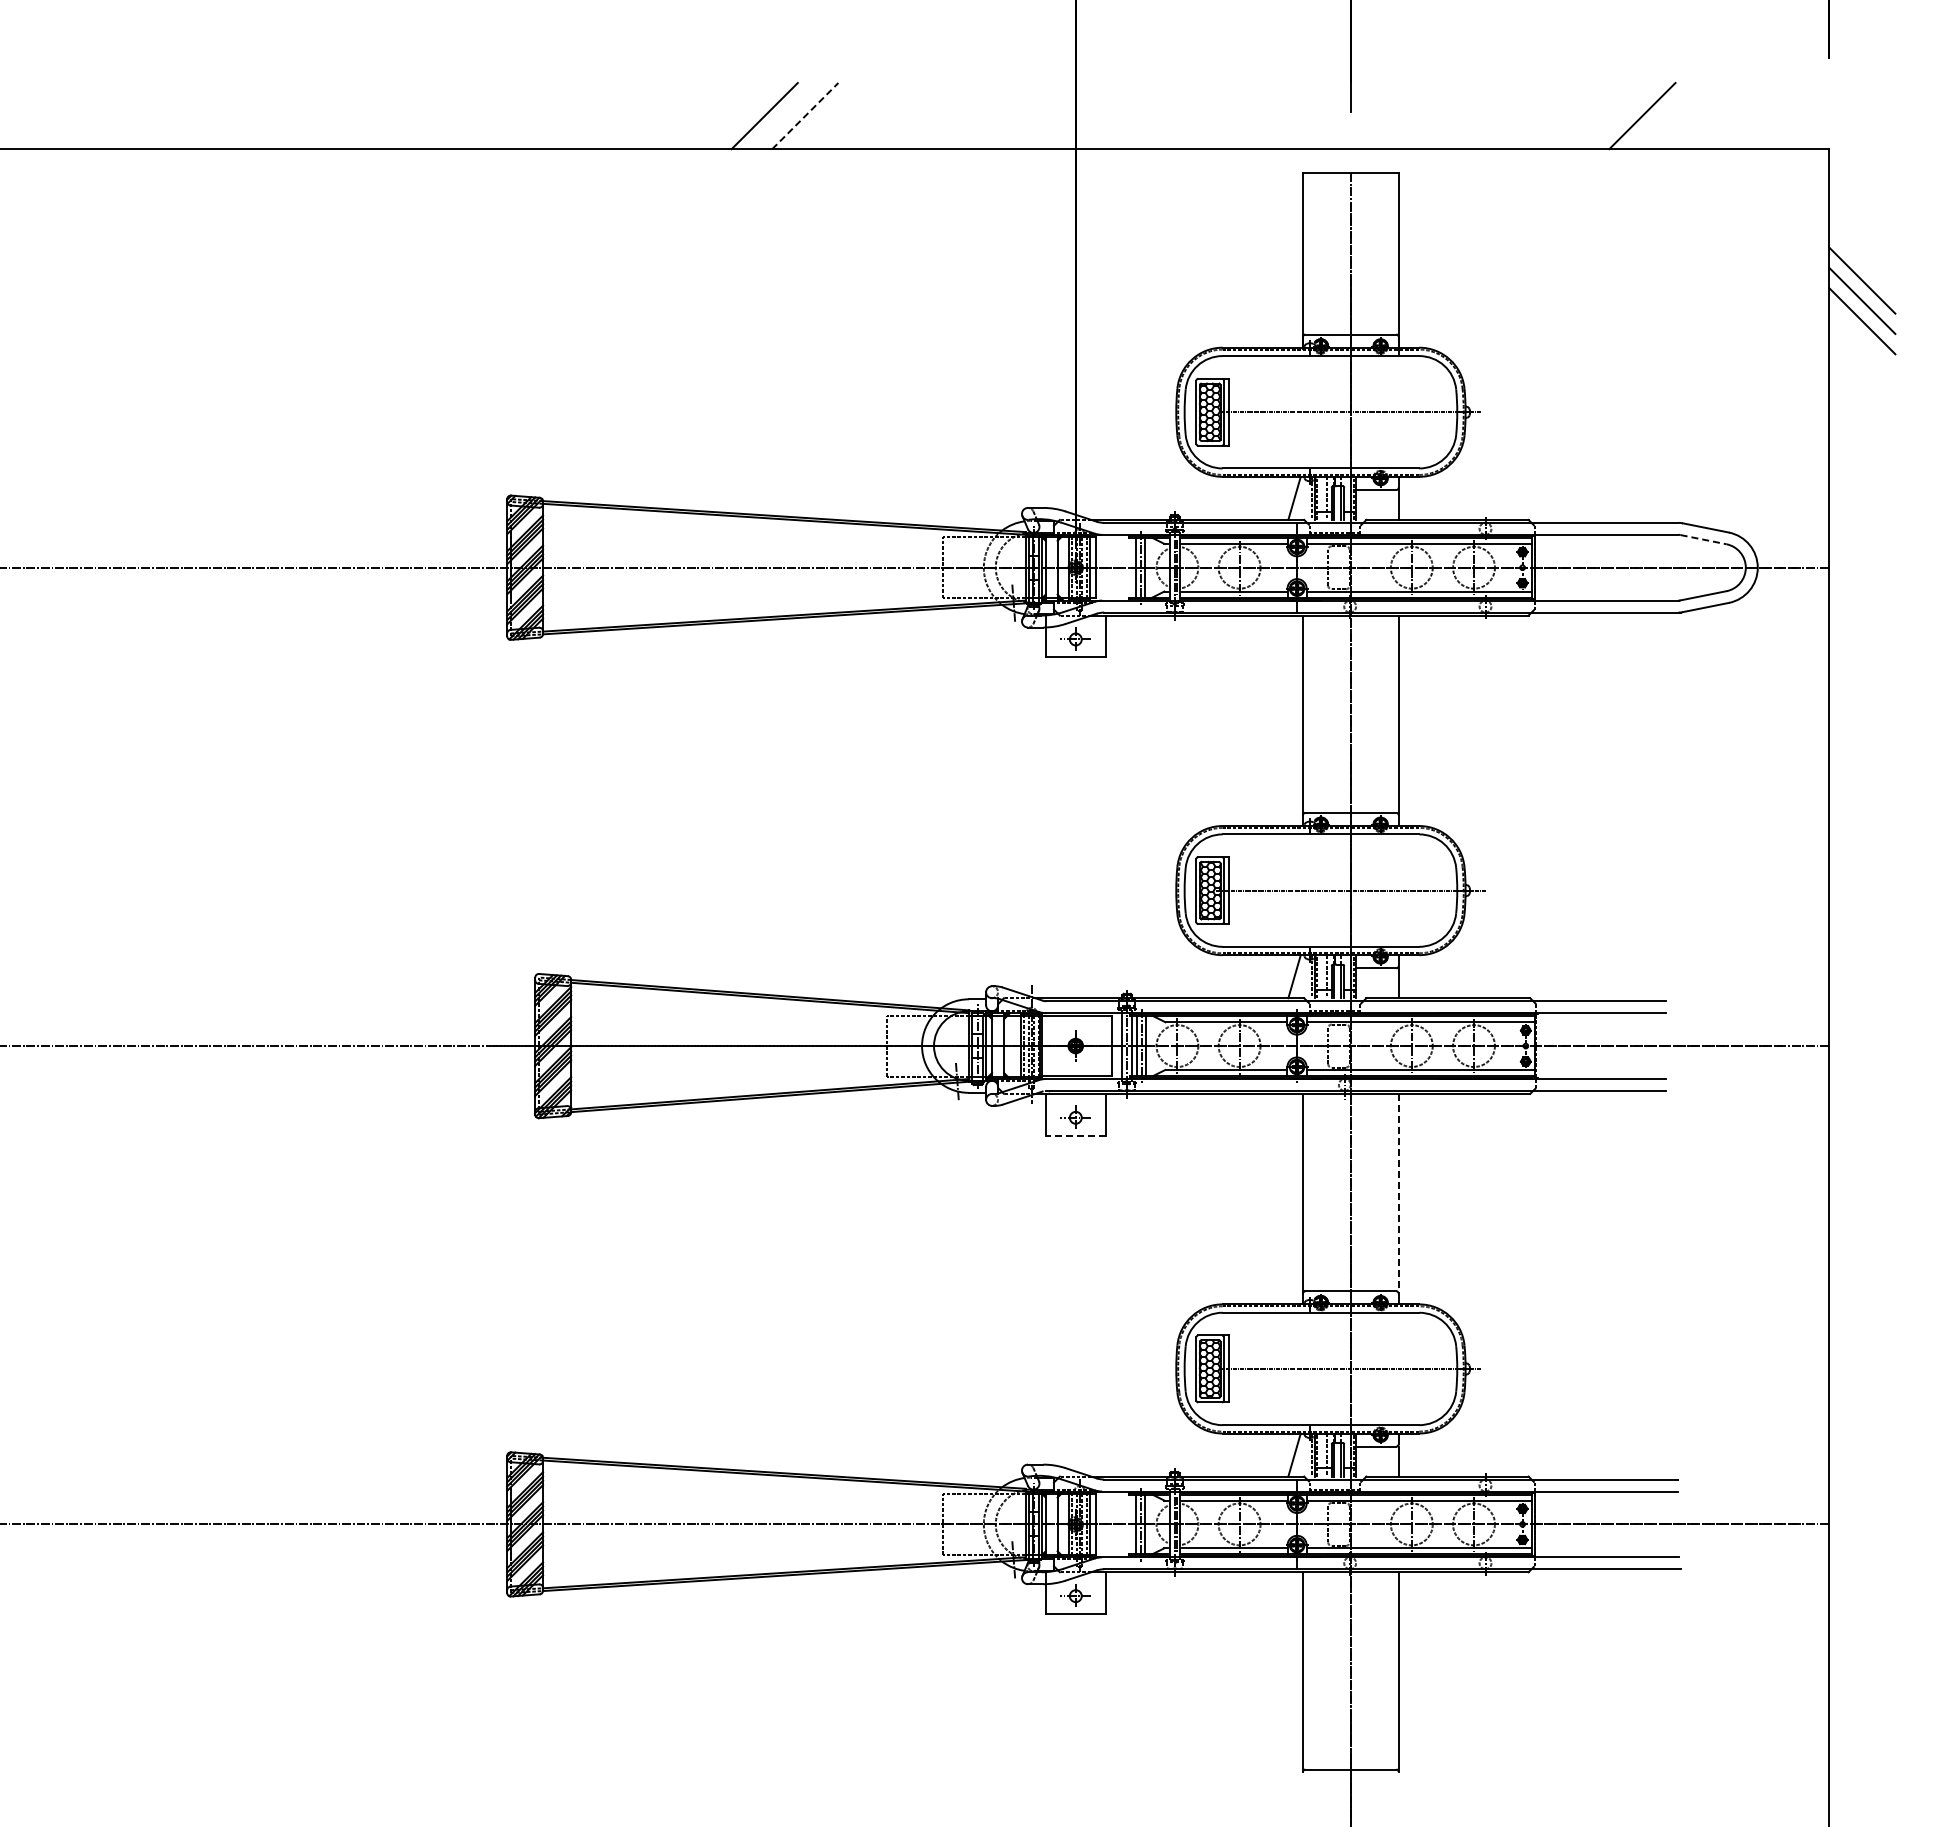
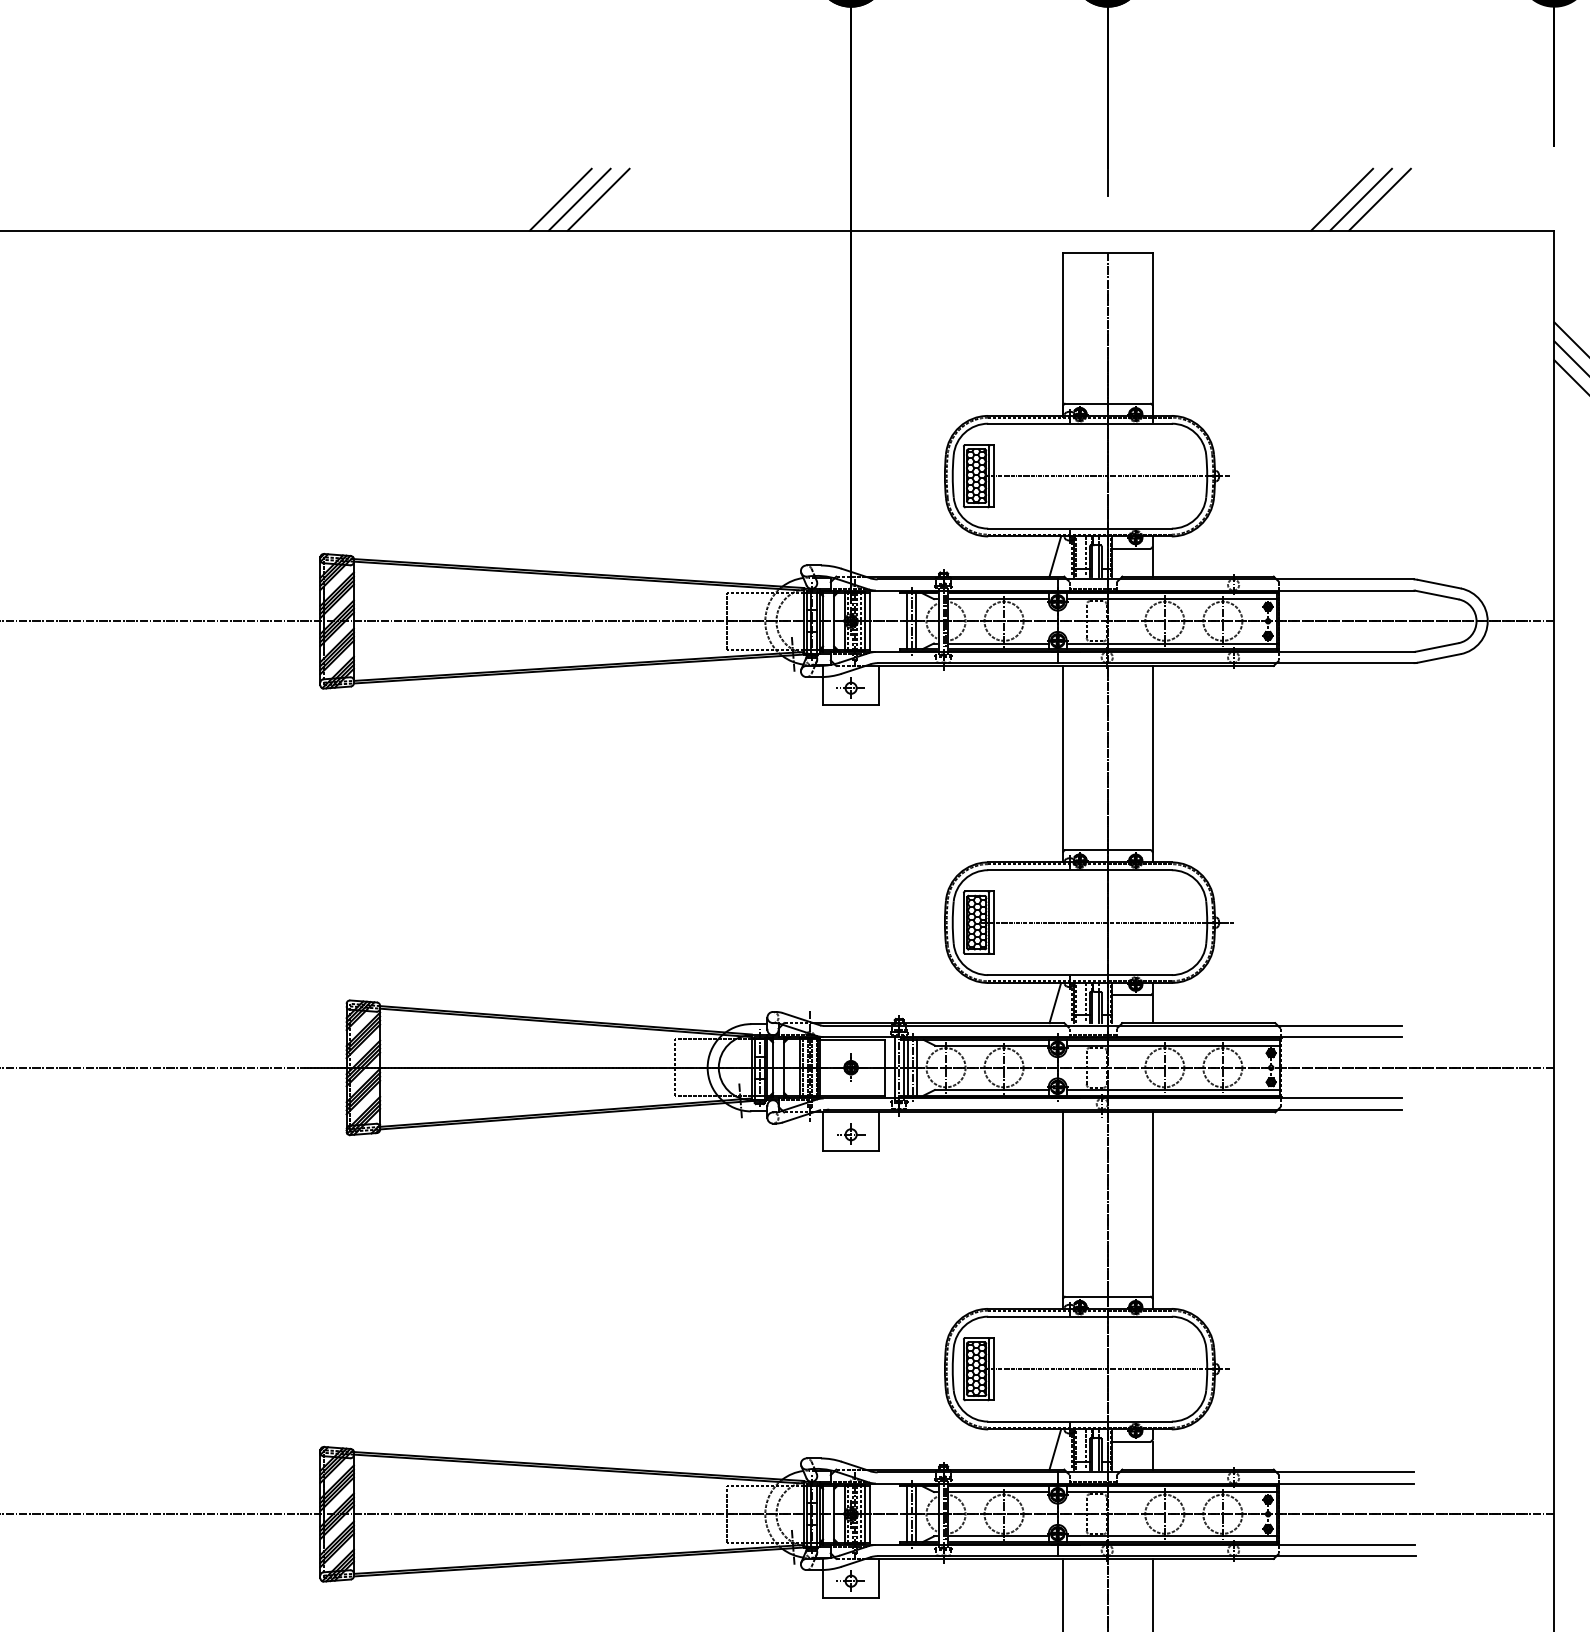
line: (784, 116) -> (579, 200), added
line: (805, 116) -> (598, 200), dashed -> solid
line: (1601, 116) -> (1341, 200), added
line: (1622, 116) -> (1361, 200), added
line: (1704, 539) -> (1437, 594), dashed -> solid
line: (1075, 1135) -> (850, 1151), dashed -> solid
line: (1398, 1193) -> (1152, 1205), dashed -> solid

